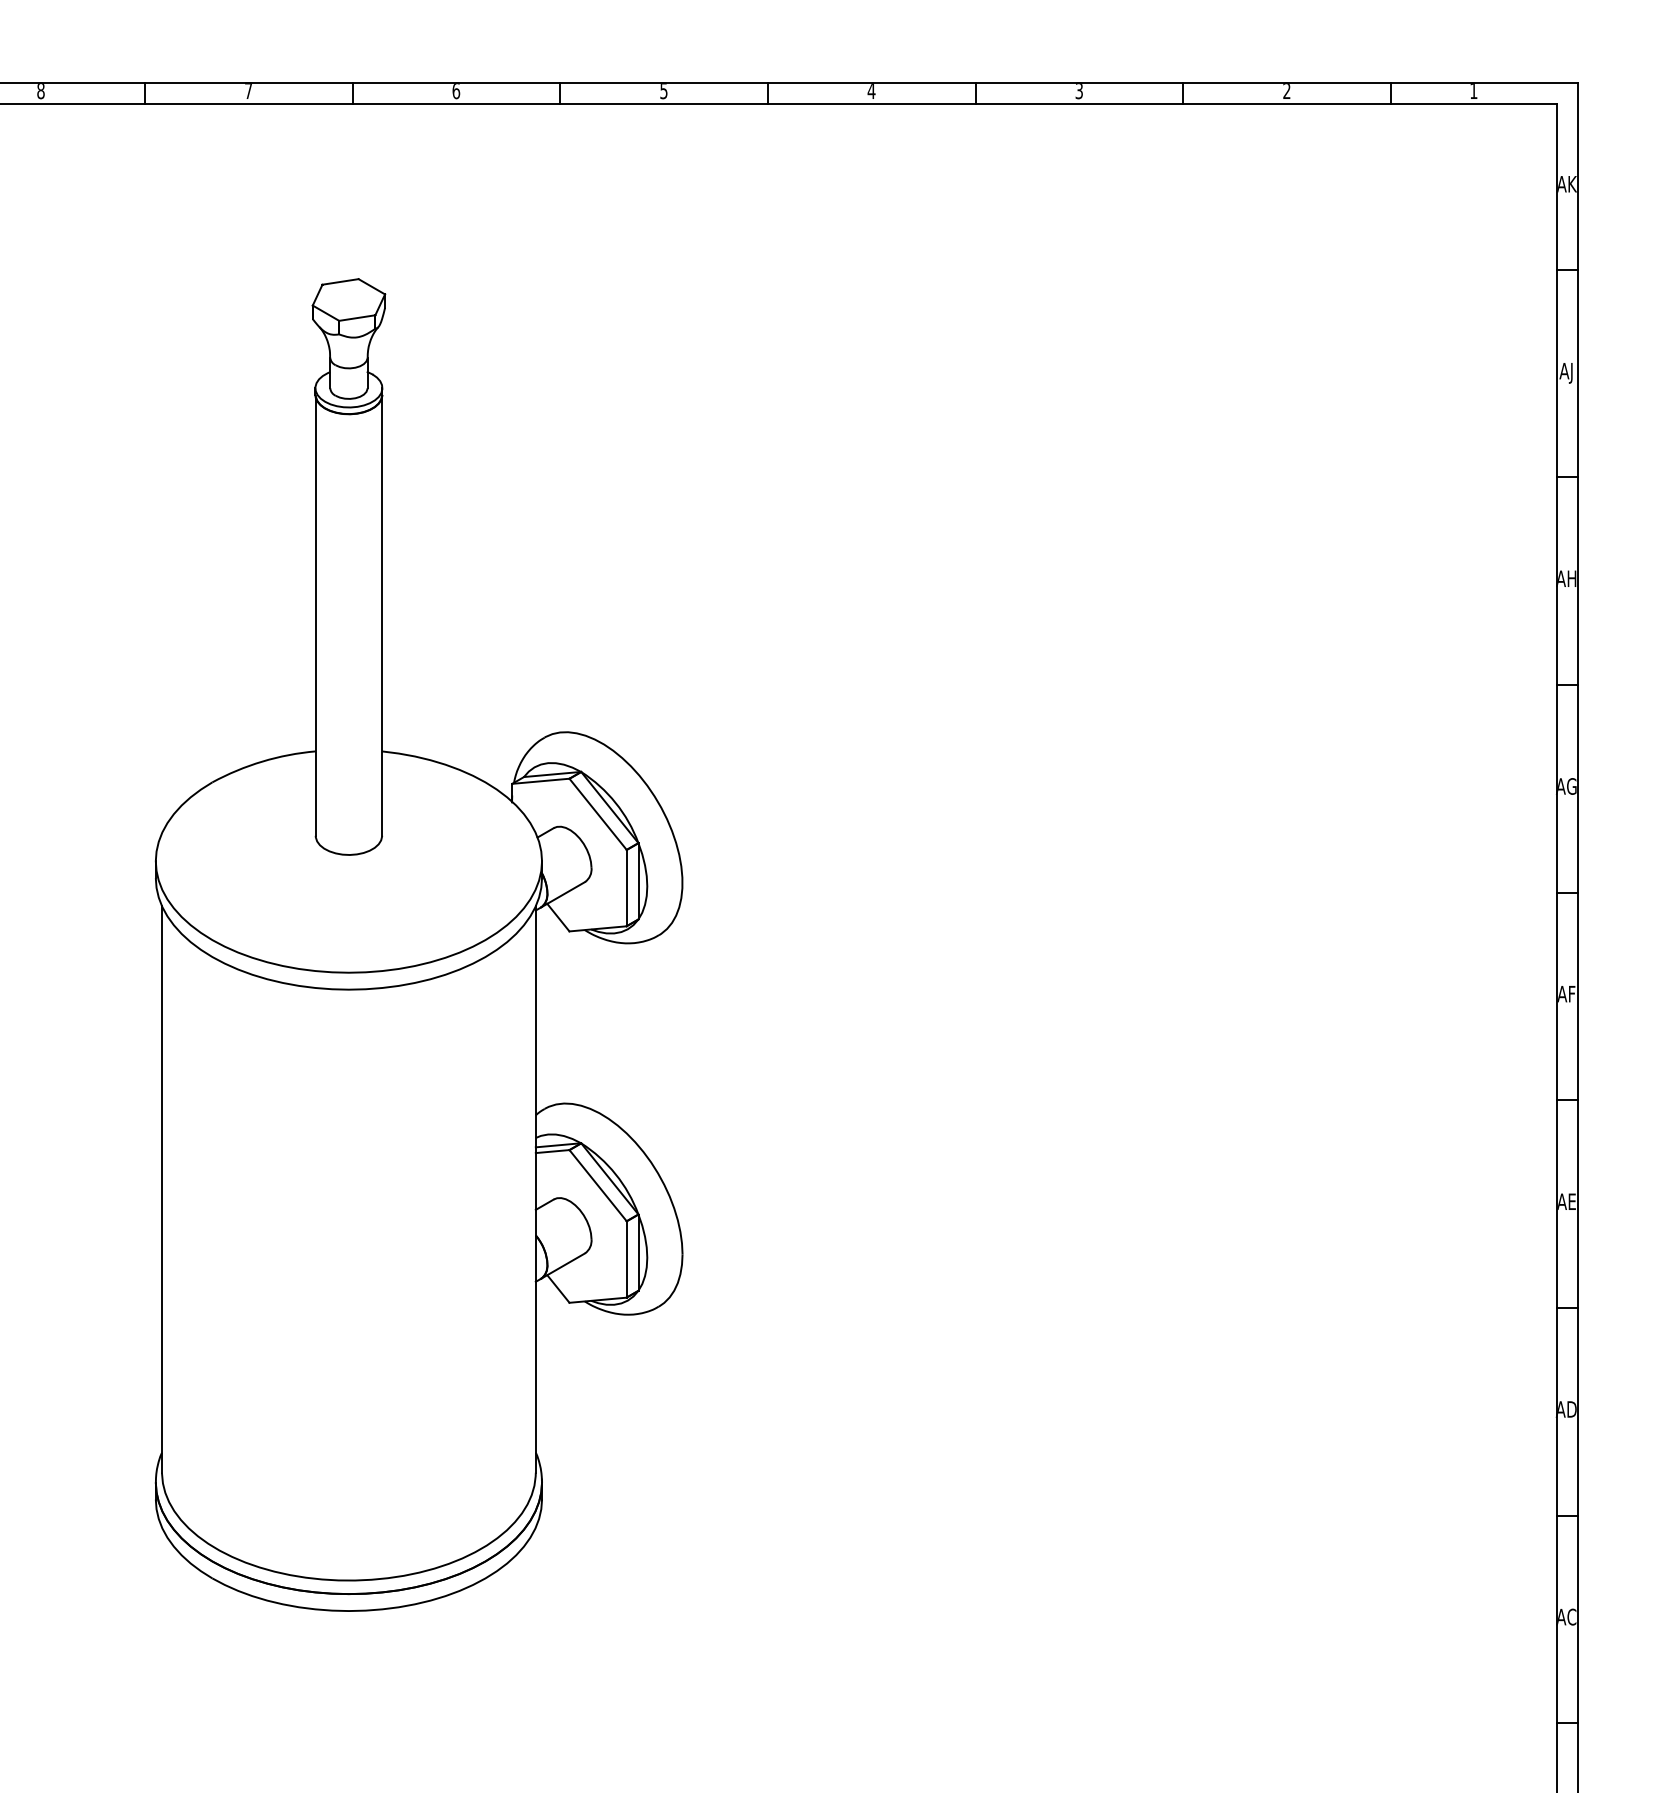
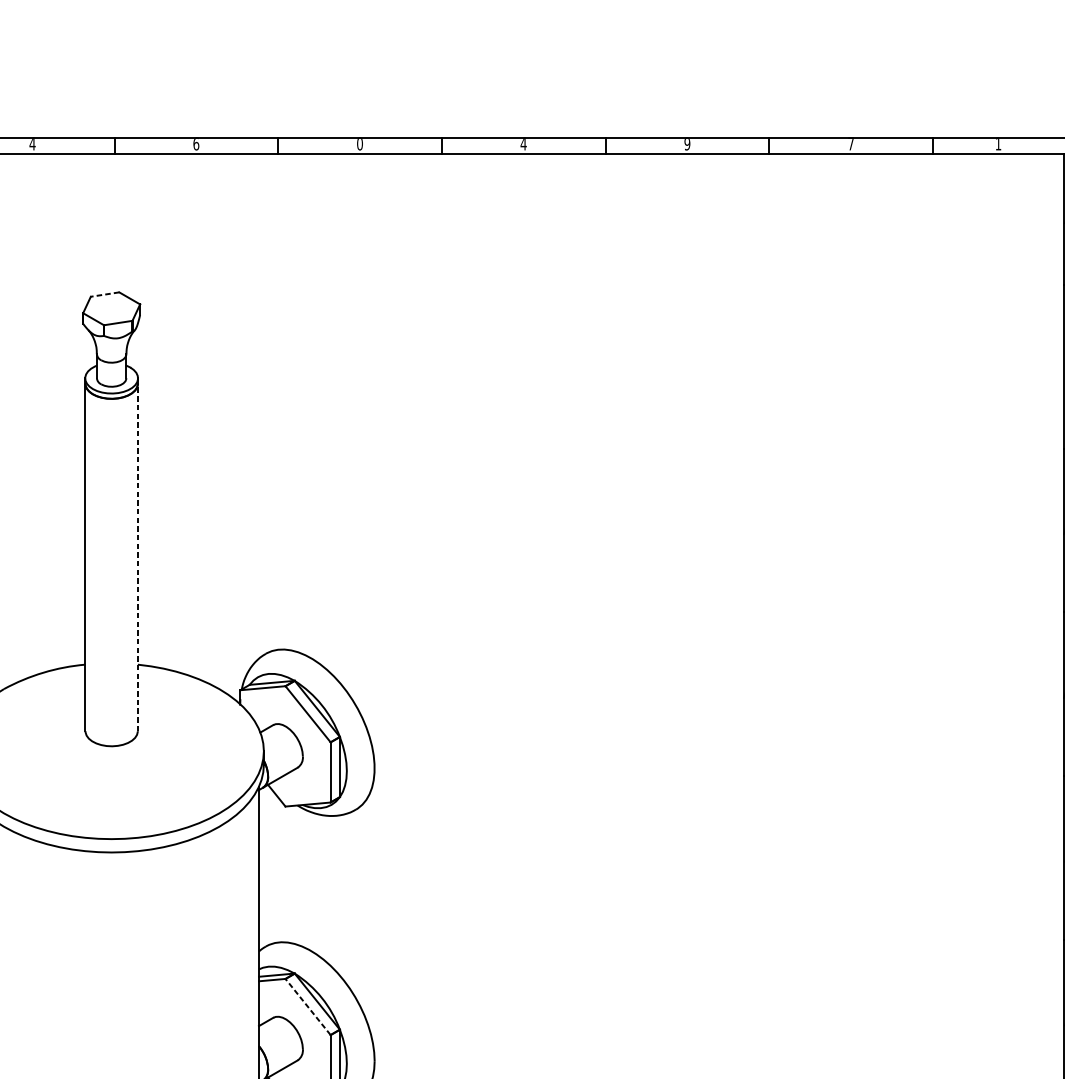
text: (248, 91) -> (32, 144), 7 -> 4
text: (663, 91) -> (359, 144), 5 -> 0
text: (1079, 91) -> (687, 144), 3 -> 9
text: (1286, 91) -> (850, 144), 2 -> 7
line: (340, 282) -> (105, 295), solid -> dashed
line: (382, 616) -> (138, 558), solid -> dashed
line: (598, 1185) -> (308, 1006), solid -> dashed

